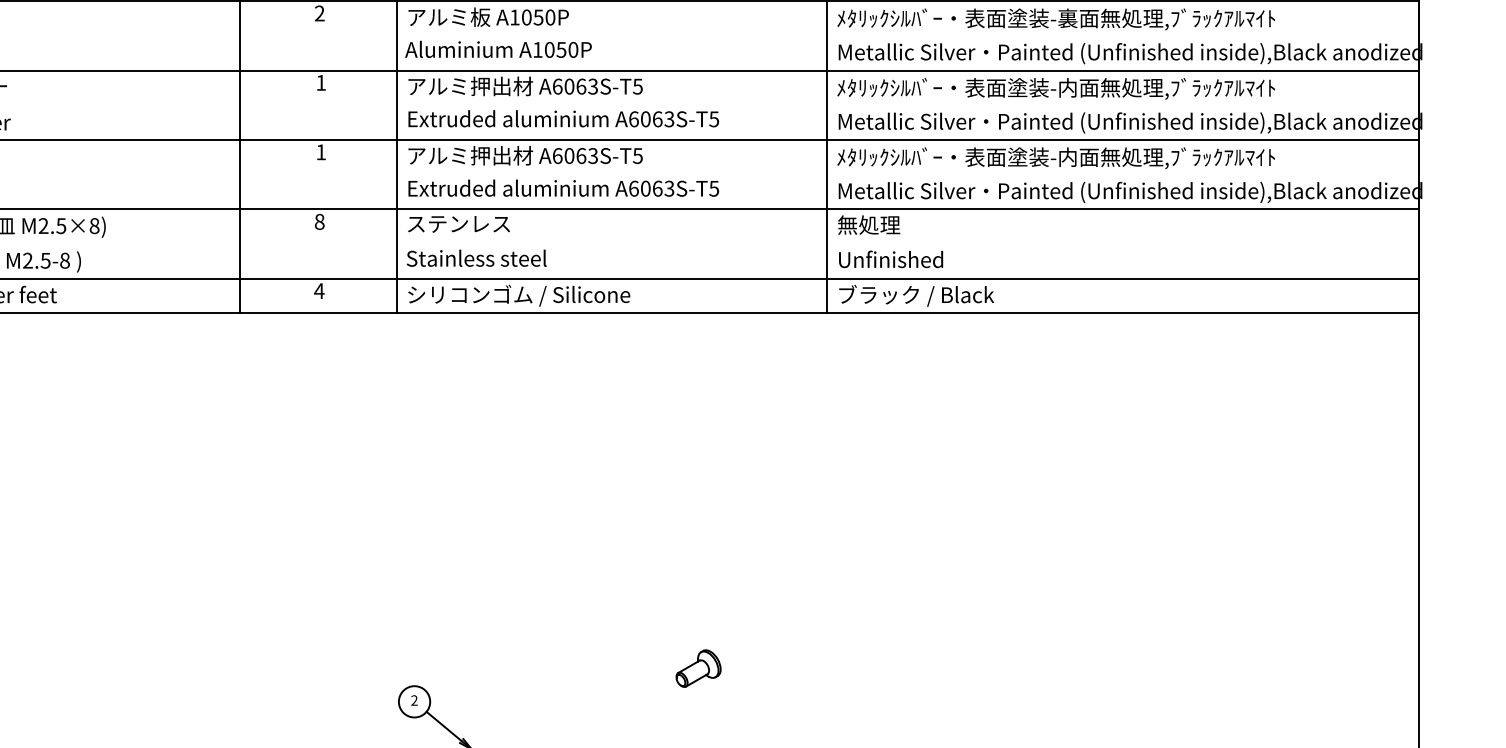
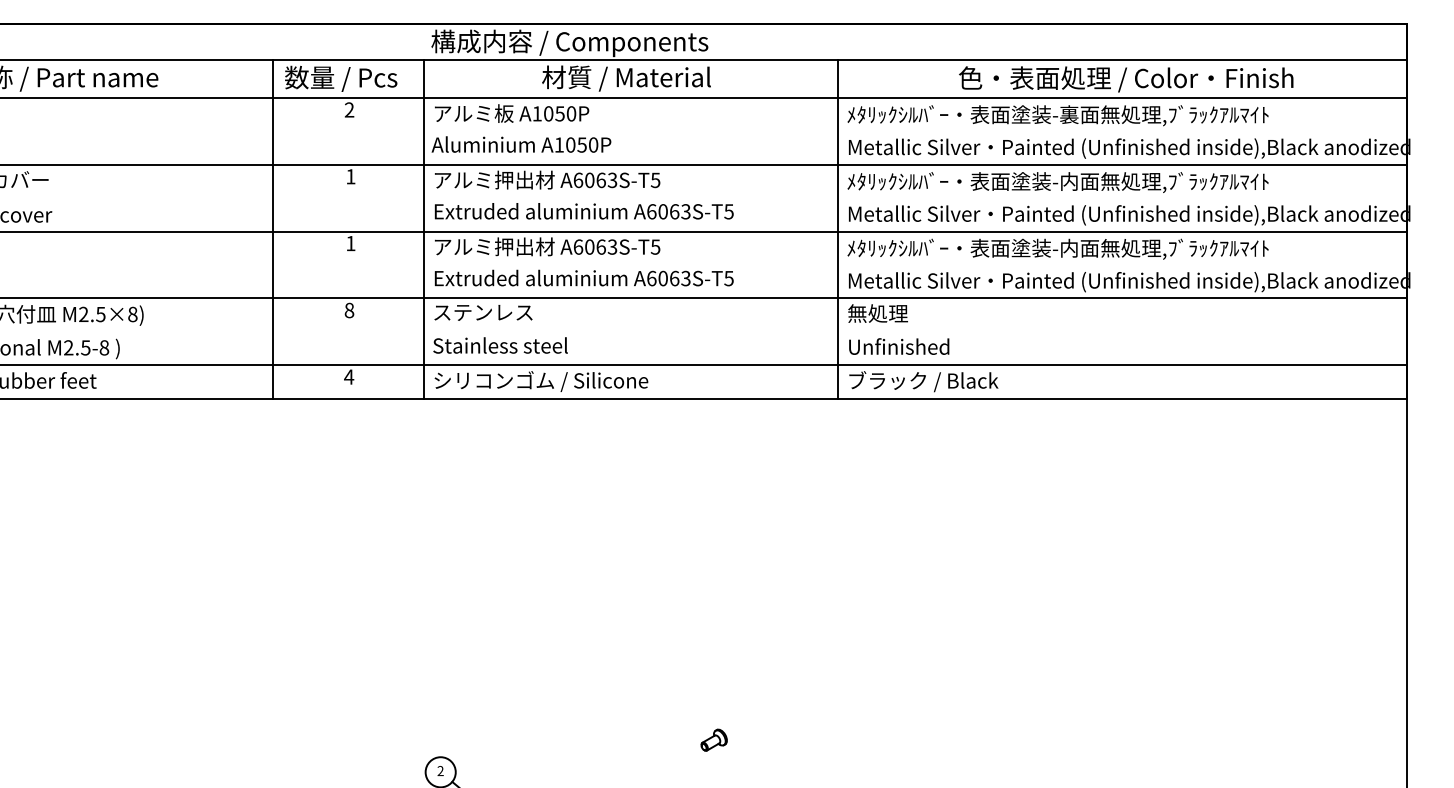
part: (699, 667) -> (714, 739), size x0.6

